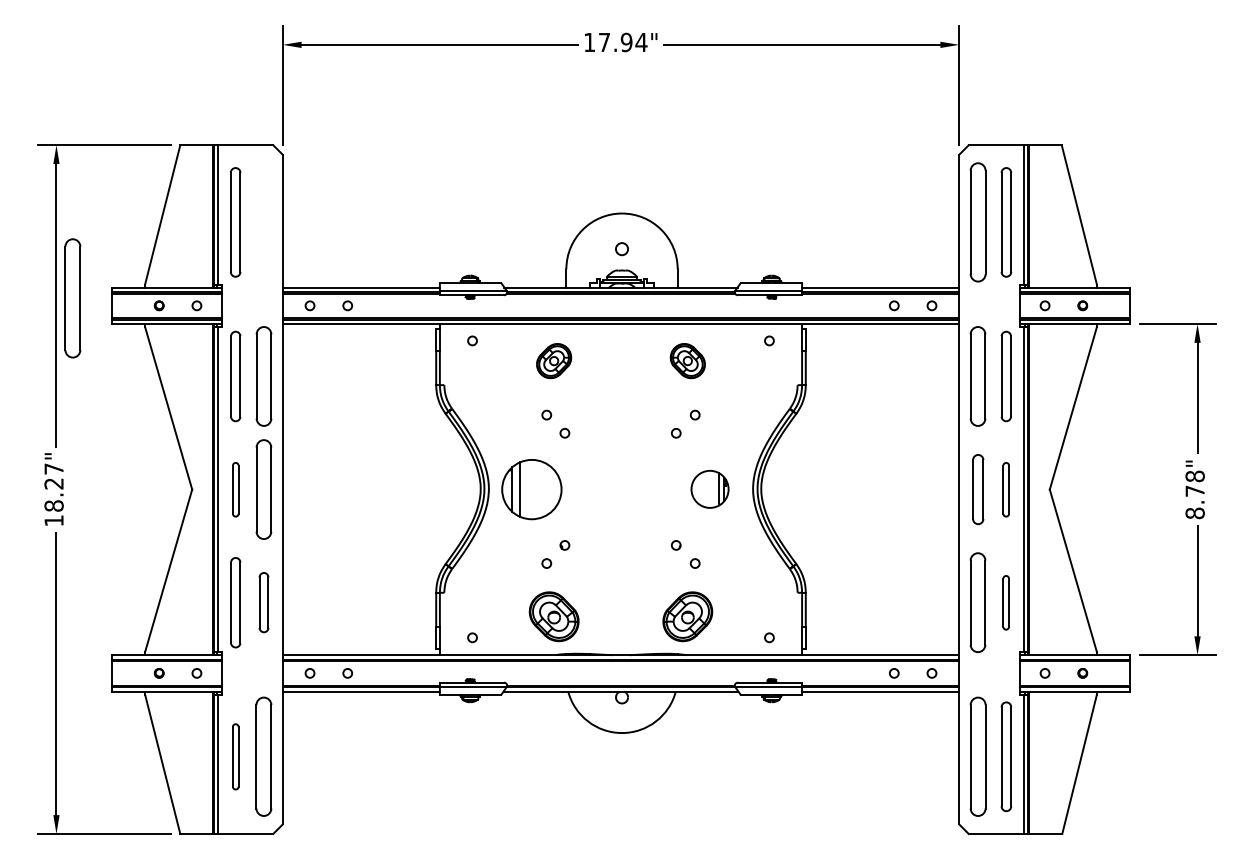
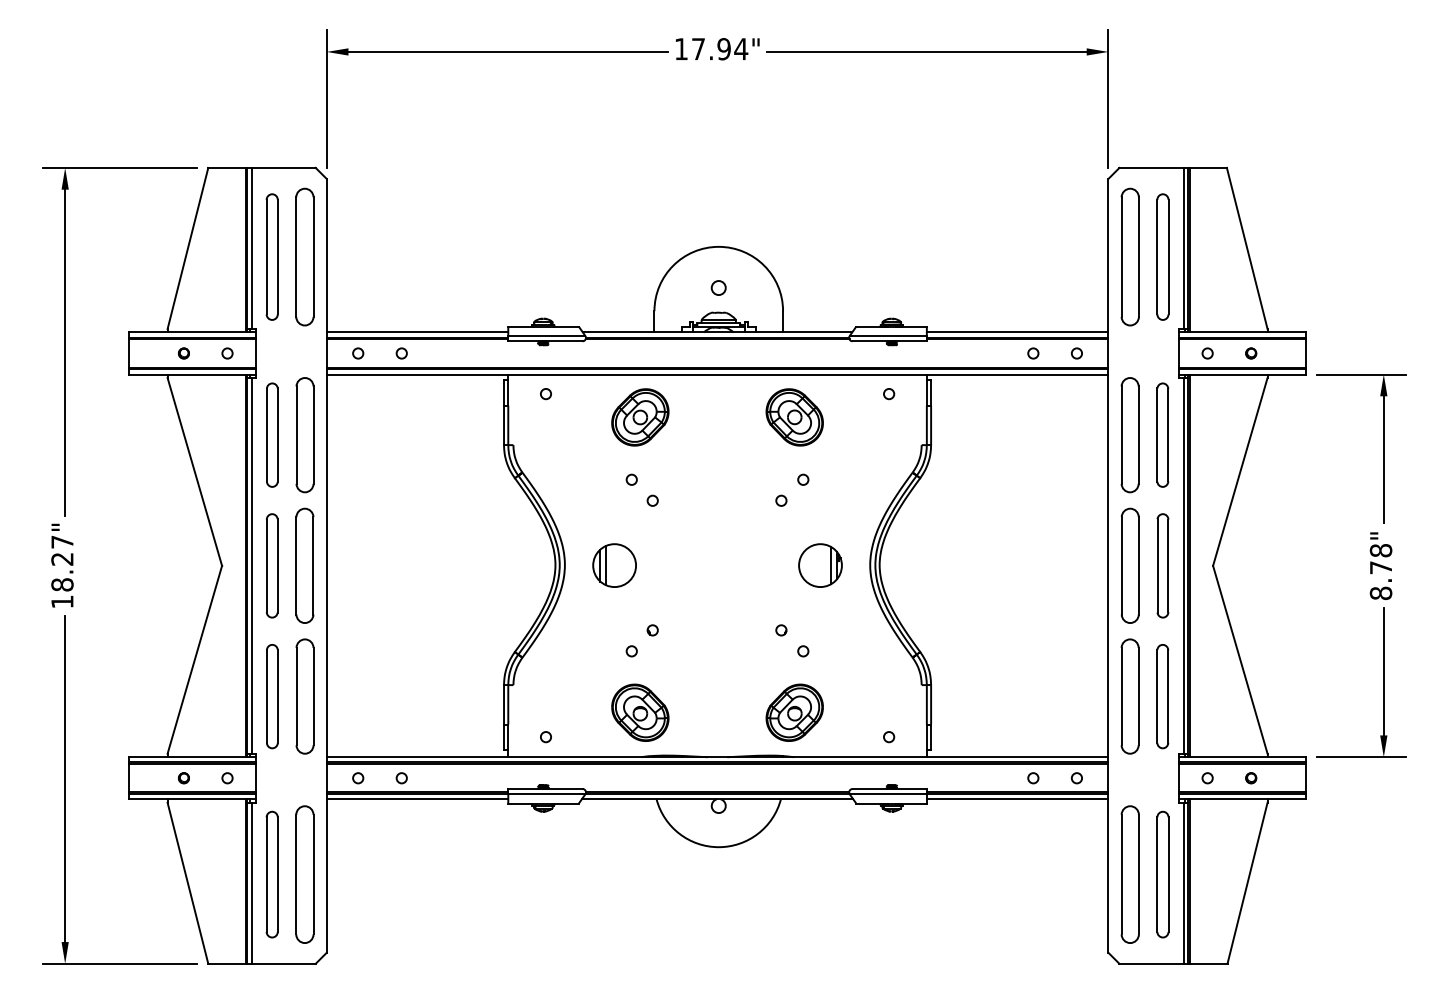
part: (72, 298) -> (304, 257), moved
part: (553, 360) -> (639, 416), size x1.43
part: (687, 360) -> (794, 416), size x1.43
part: (531, 488) -> (614, 564), size x0.62
part: (235, 489) -> (272, 565), size x1.67
part: (978, 489) -> (1130, 565), size x1.43
part: (1005, 489) -> (1161, 565), size x1.67
part: (263, 602) -> (304, 696), size x1.67
part: (1005, 602) -> (1161, 696), size x1.67
part: (235, 756) -> (272, 874), size x1.67

